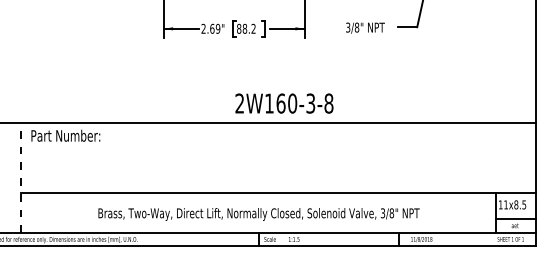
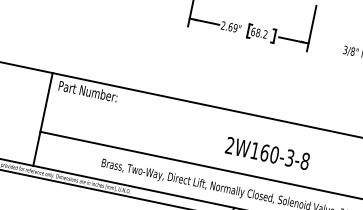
text: (239, 28) -> (253, 31), 88.2 -> 68.2
text: (284, 103) -> (267, 153), moved
line: (21, 178) -> (43, 119), dashed -> solid

